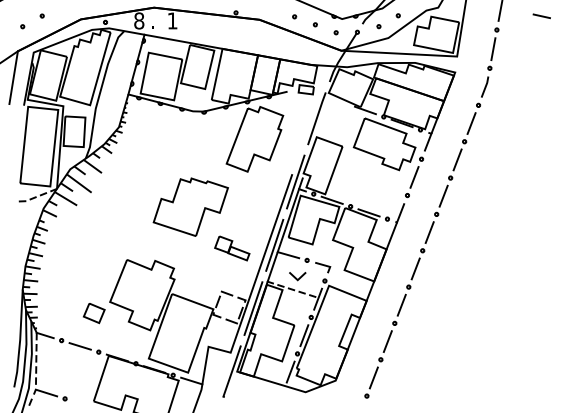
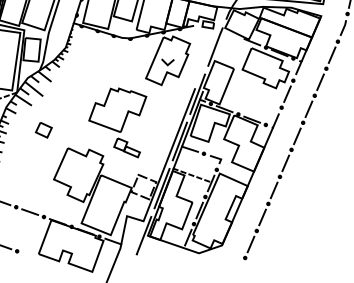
part: (232, 248) -> (127, 147), moved
line: (296, 277) -> (166, 63), moved
part: (94, 313) -> (44, 130), moved

